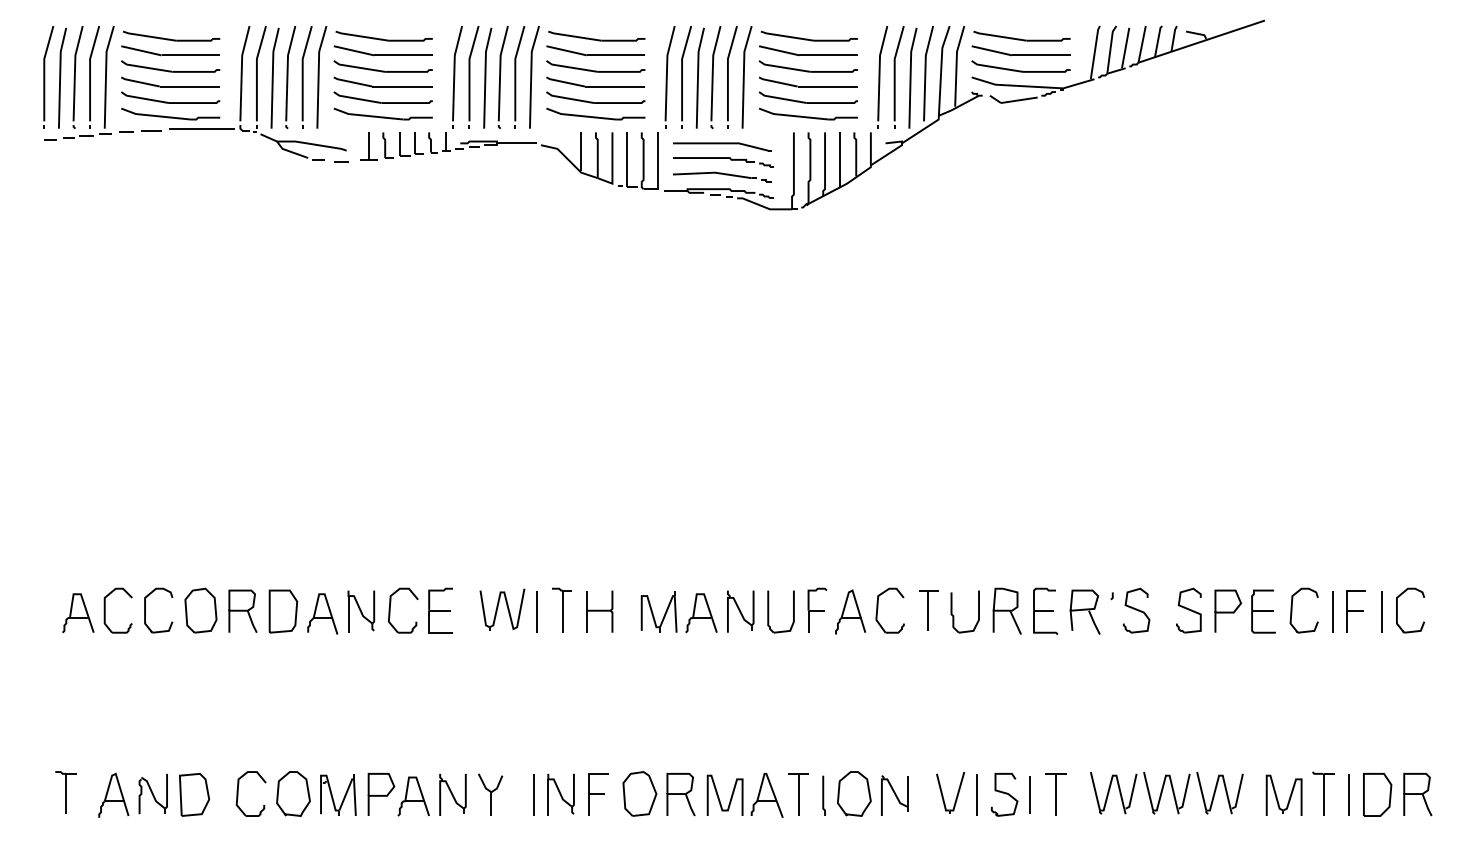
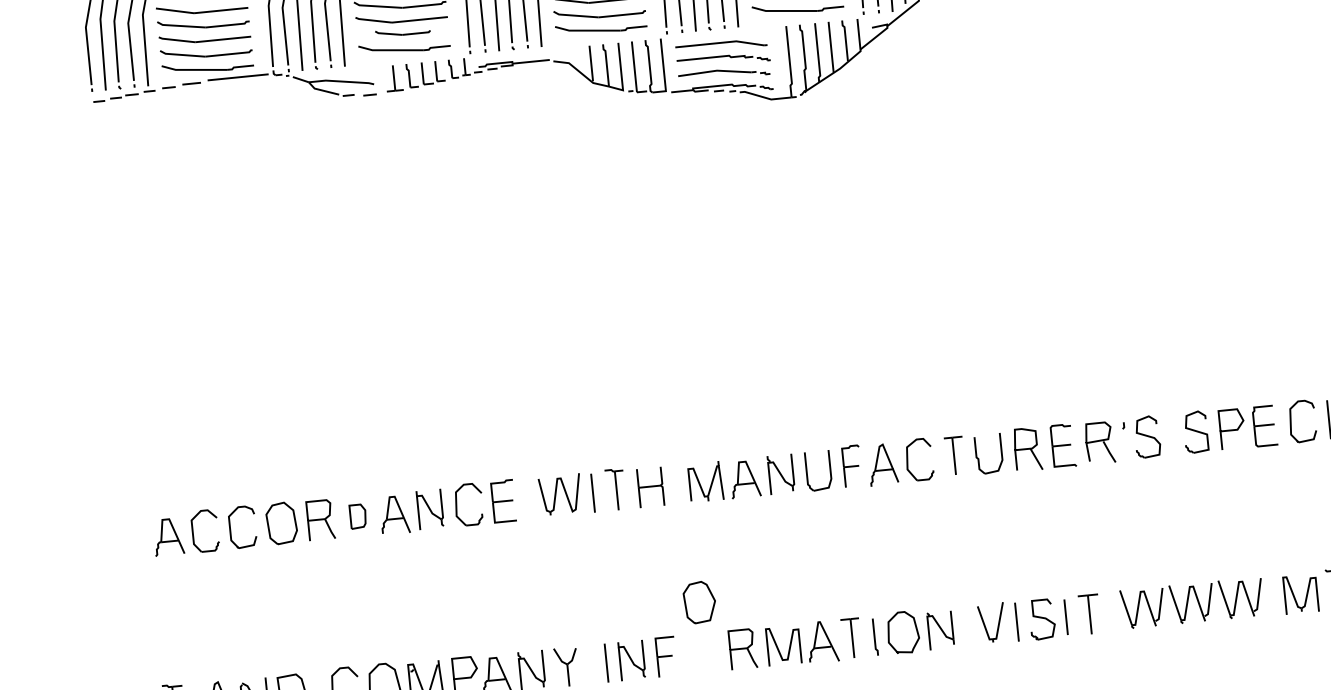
part: (382, 97) -> (402, 31), size x0.6
part: (283, 611) -> (358, 516), size x0.6
part: (639, 793) -> (699, 602), moved

